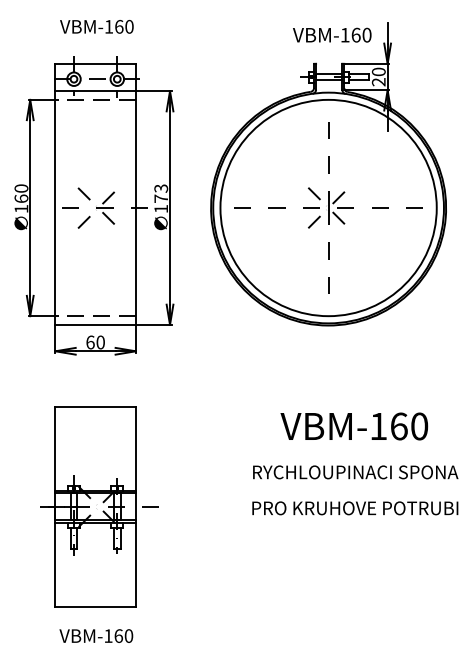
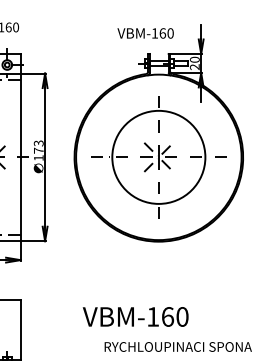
text: (332, 34) -> (145, 32), moved
circle: (328, 207) -> (158, 157), size x0.6
text: (354, 426) -> (135, 316), moved

